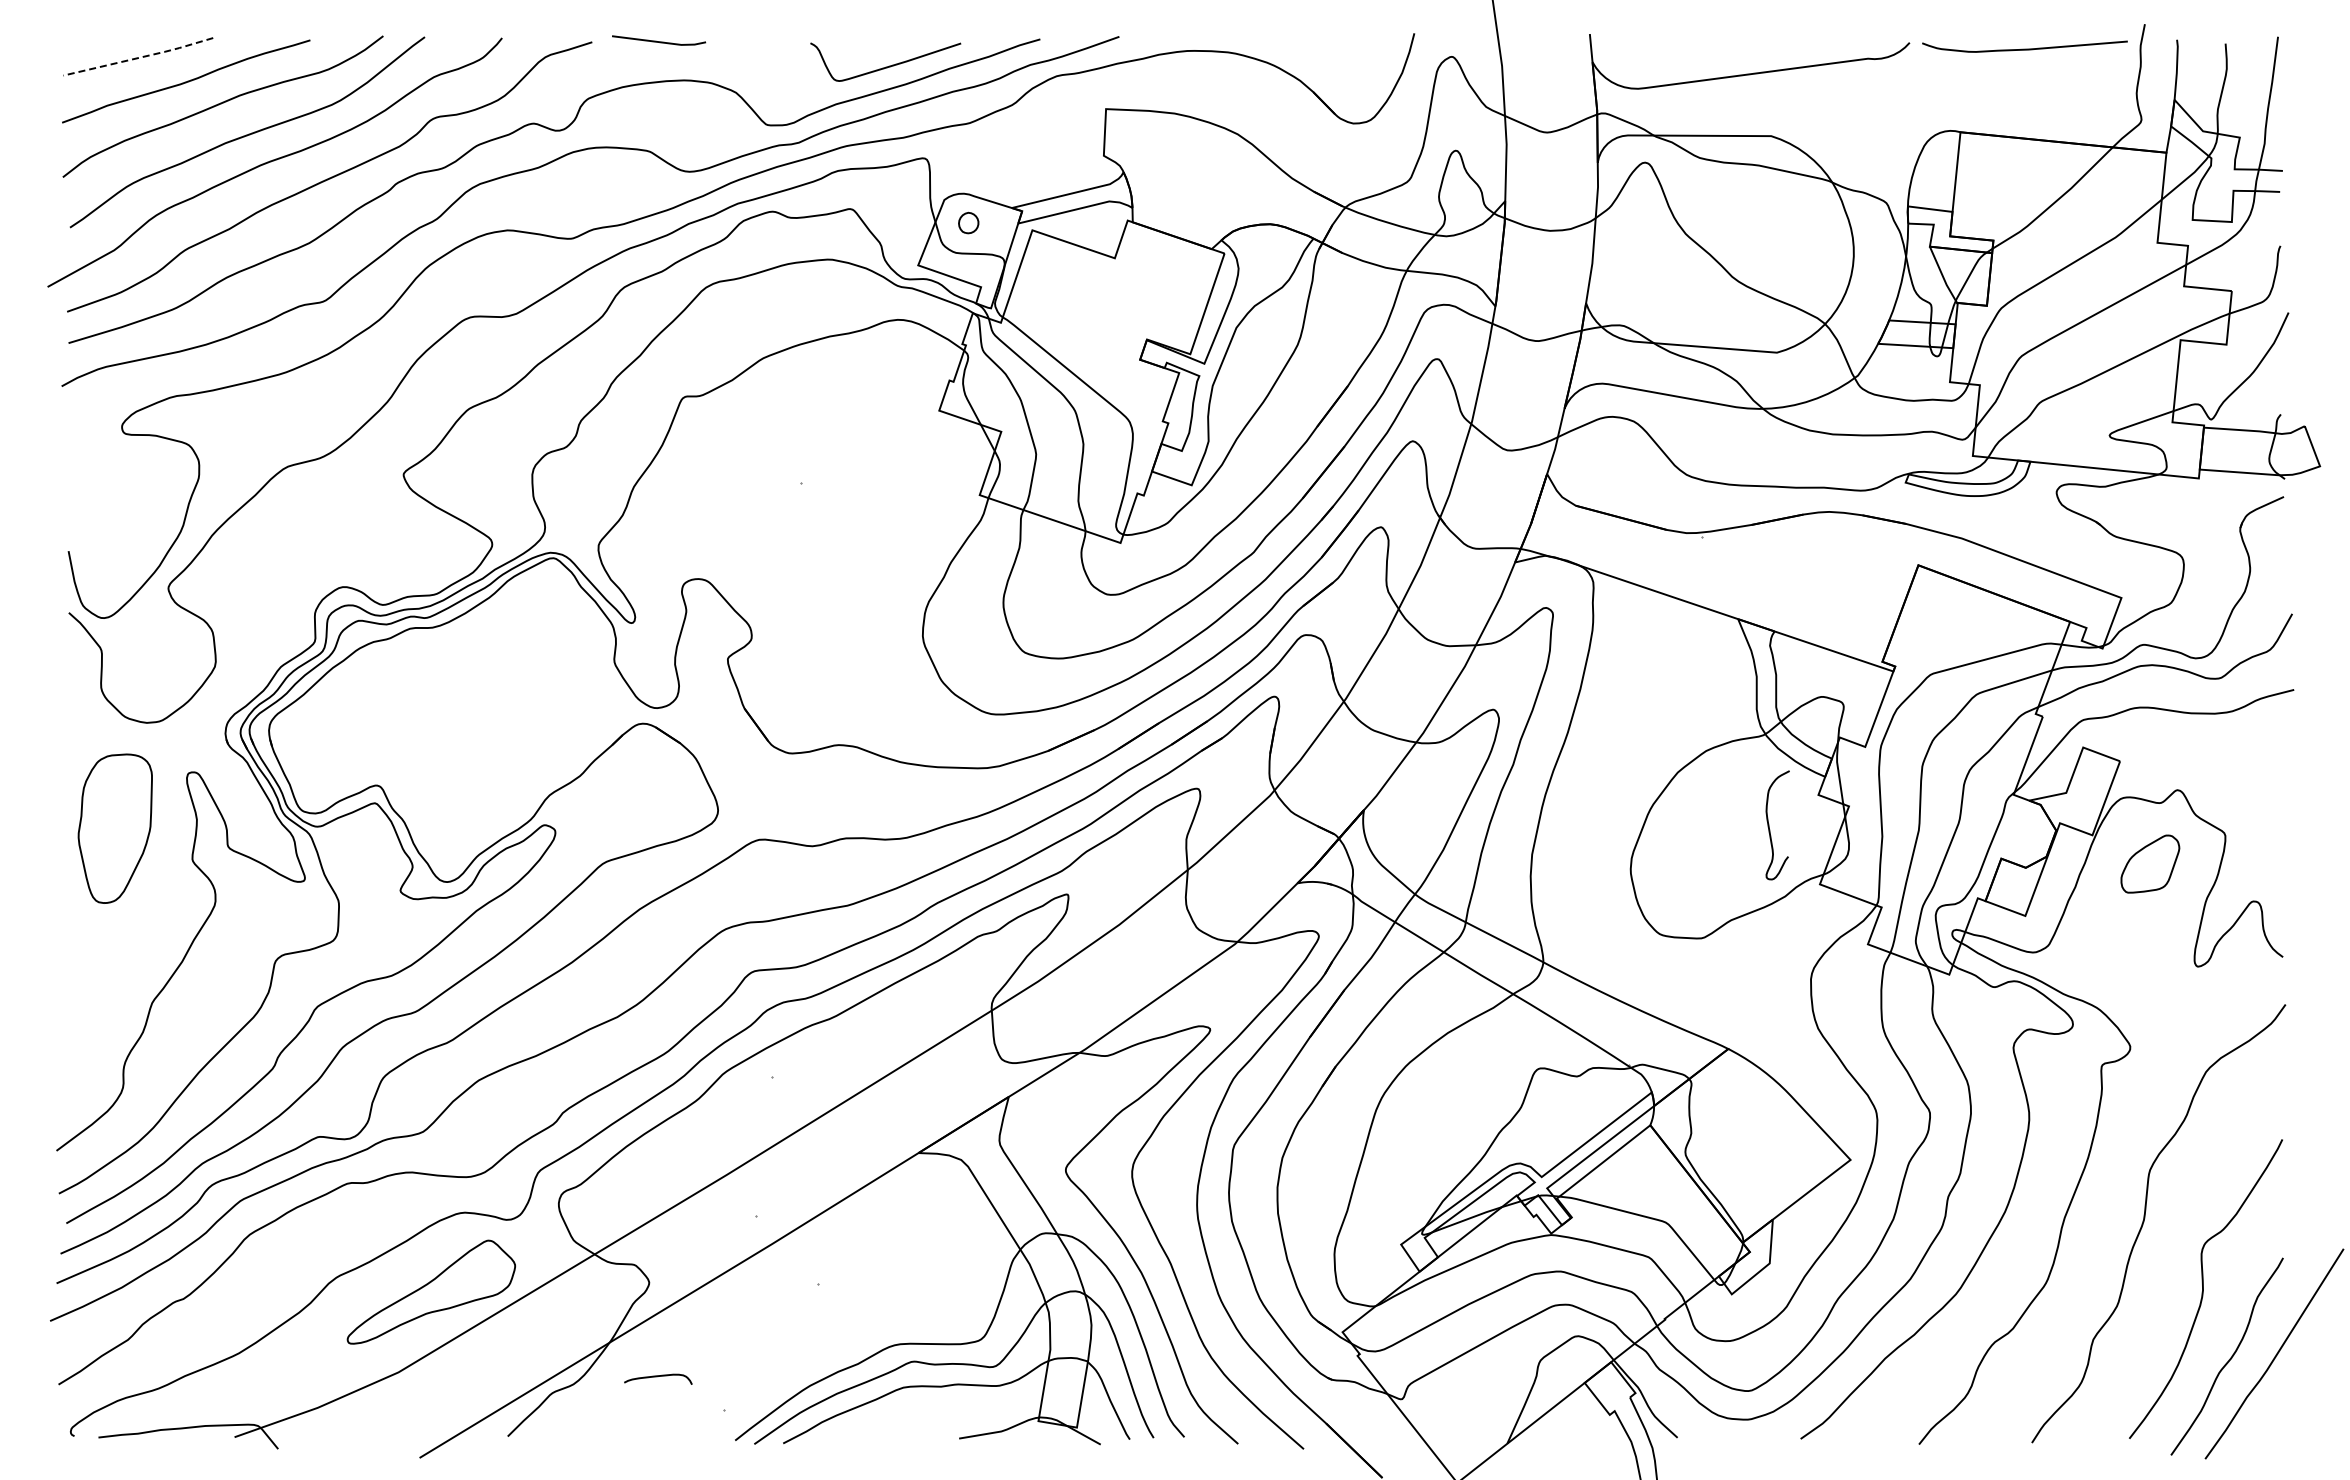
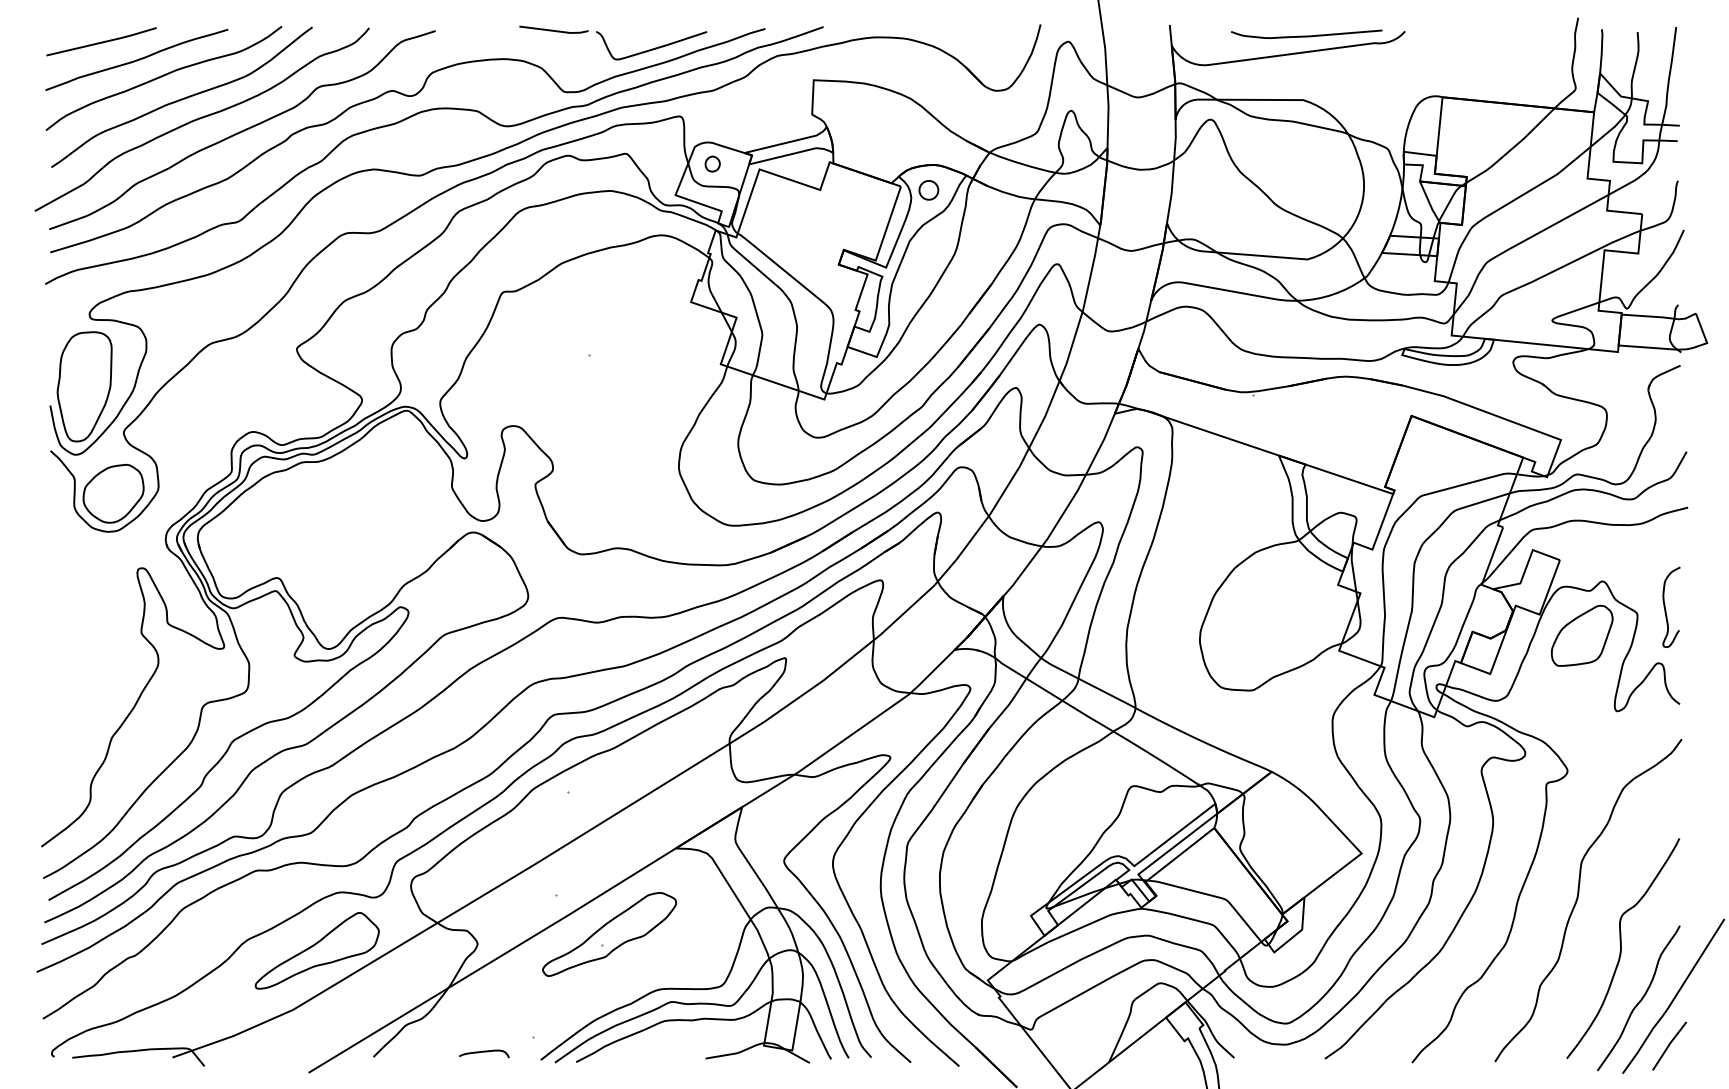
line: (659, 41) -> (554, 30), moved
curve: (2024, 48) -> (1306, 35), moved
line: (139, 57) -> (102, 42), dashed -> solid
part: (1262, 258) -> (928, 190), added
part: (154, 670) -> (113, 493), added
curve: (1769, 825) -> (1665, 607), moved
part: (114, 828) -> (84, 386), moved
part: (2150, 863) -> (1582, 635), size x1.43
part: (828, 1269) -> (609, 934), added
curve: (657, 1377) -> (483, 1052), moved
line: (2268, 1421) -> (1669, 1046), added

